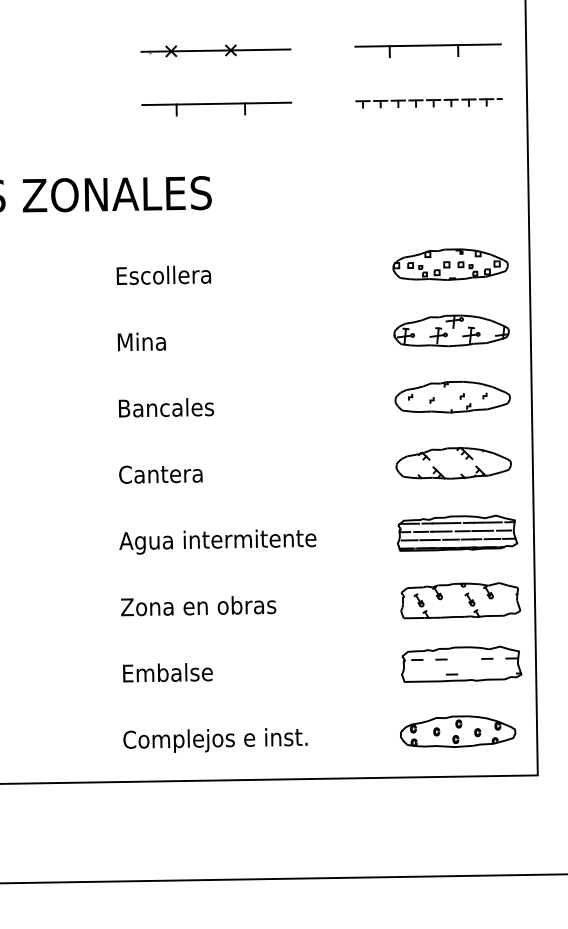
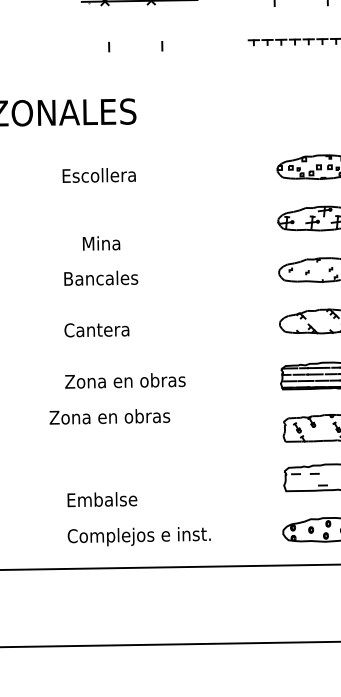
line: (216, 103) -> (140, 42), removed
text: (141, 341) -> (101, 243), moved
text: (217, 541) -> (140, 382), Agua intermitente -> Zona en obras
text: (198, 606) -> (109, 417), moved
text: (167, 672) -> (102, 499), moved

